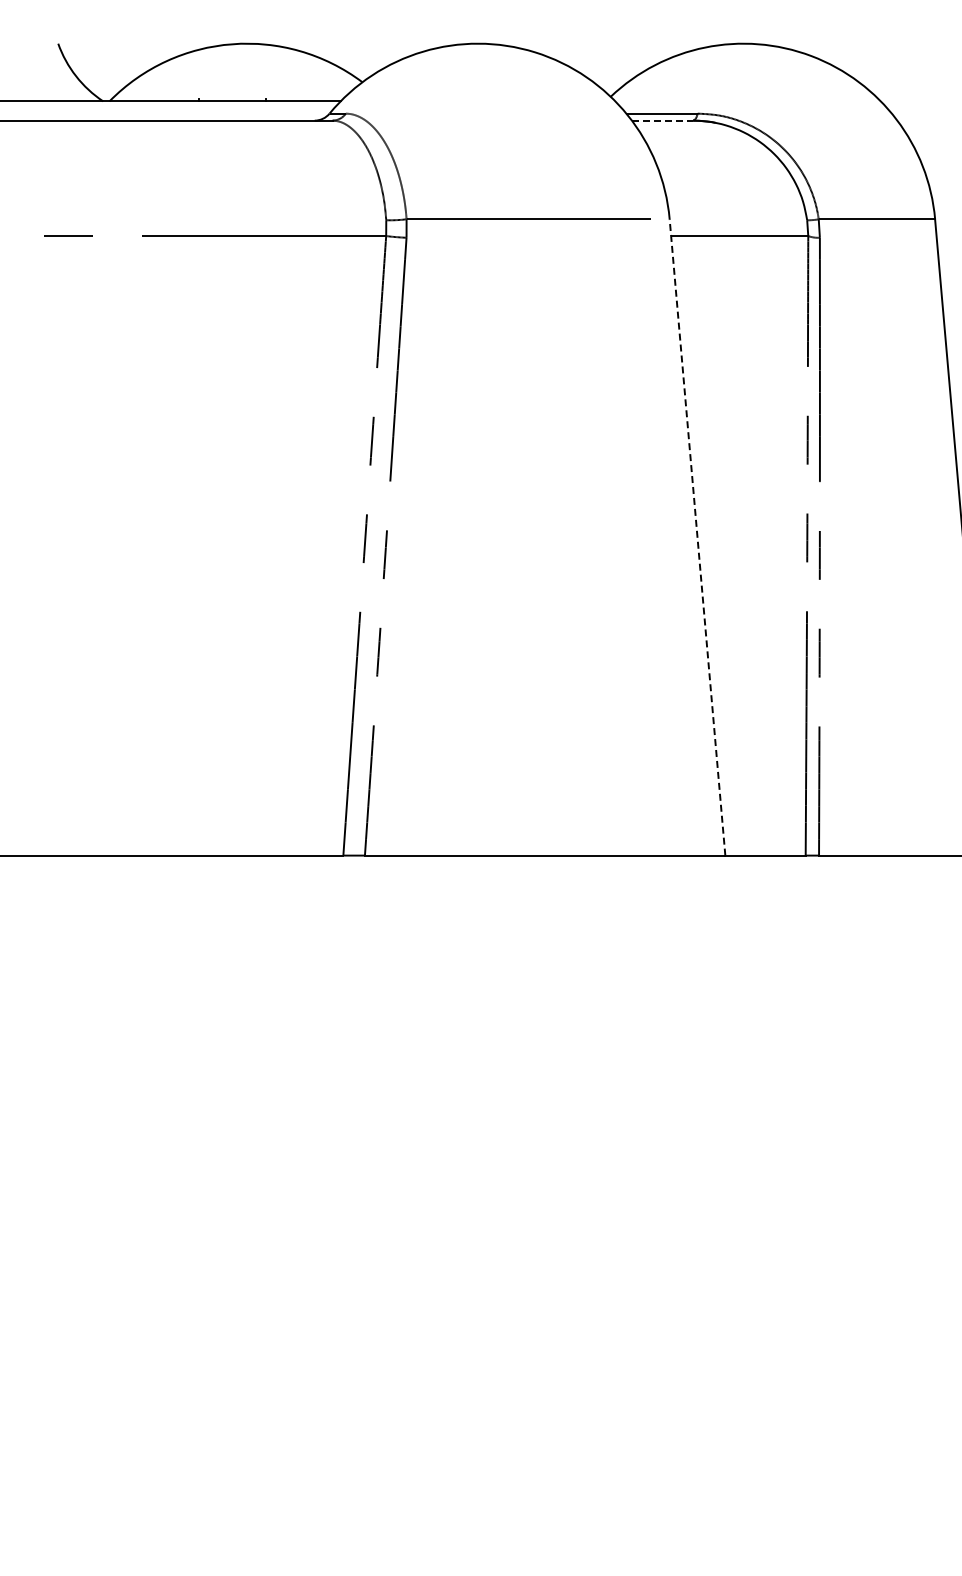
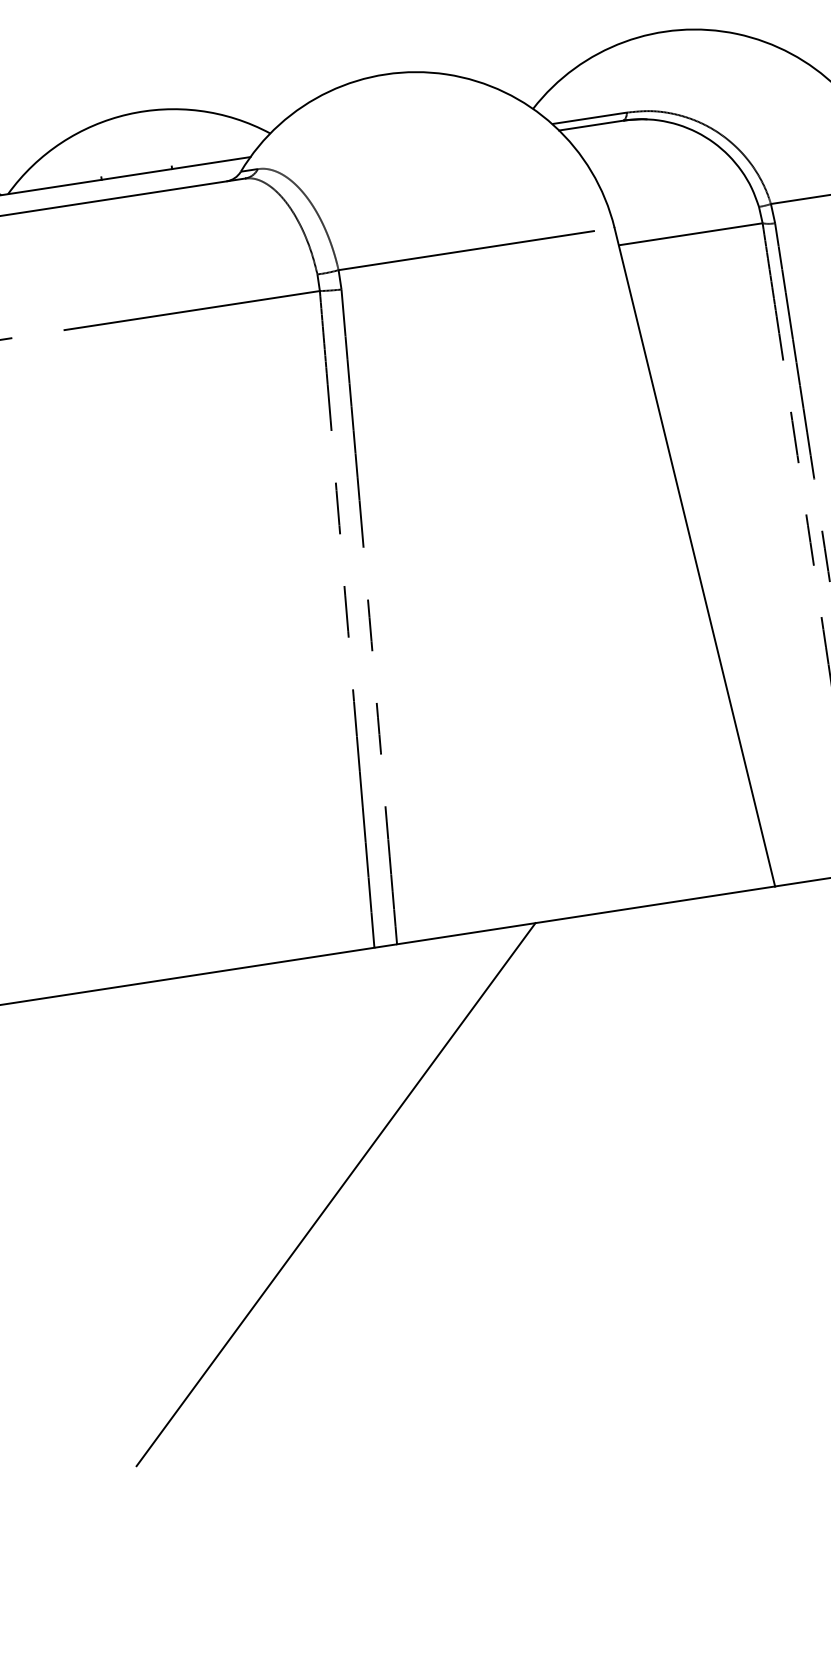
line: (662, 120) -> (591, 125), dashed -> solid
line: (697, 536) -> (694, 556), dashed -> solid
line: (271, 1079) -> (334, 1194), added

